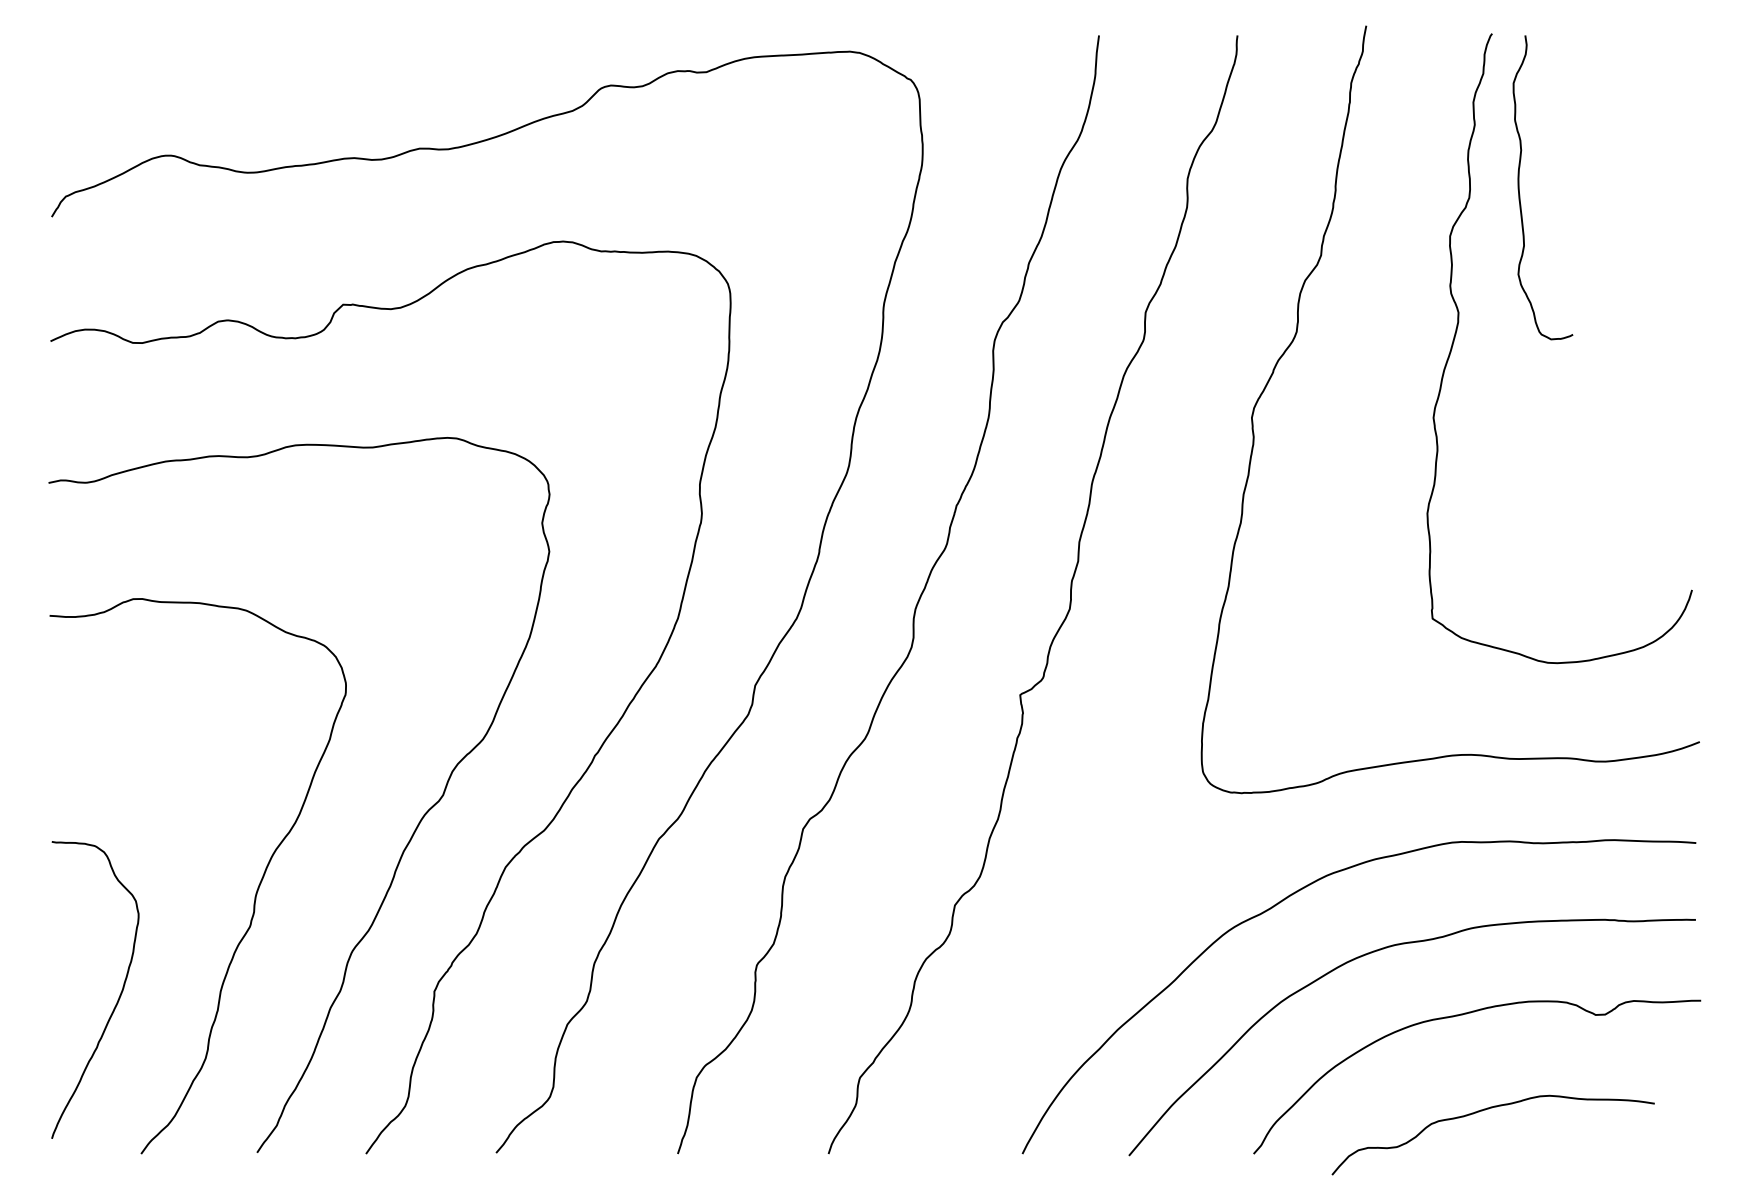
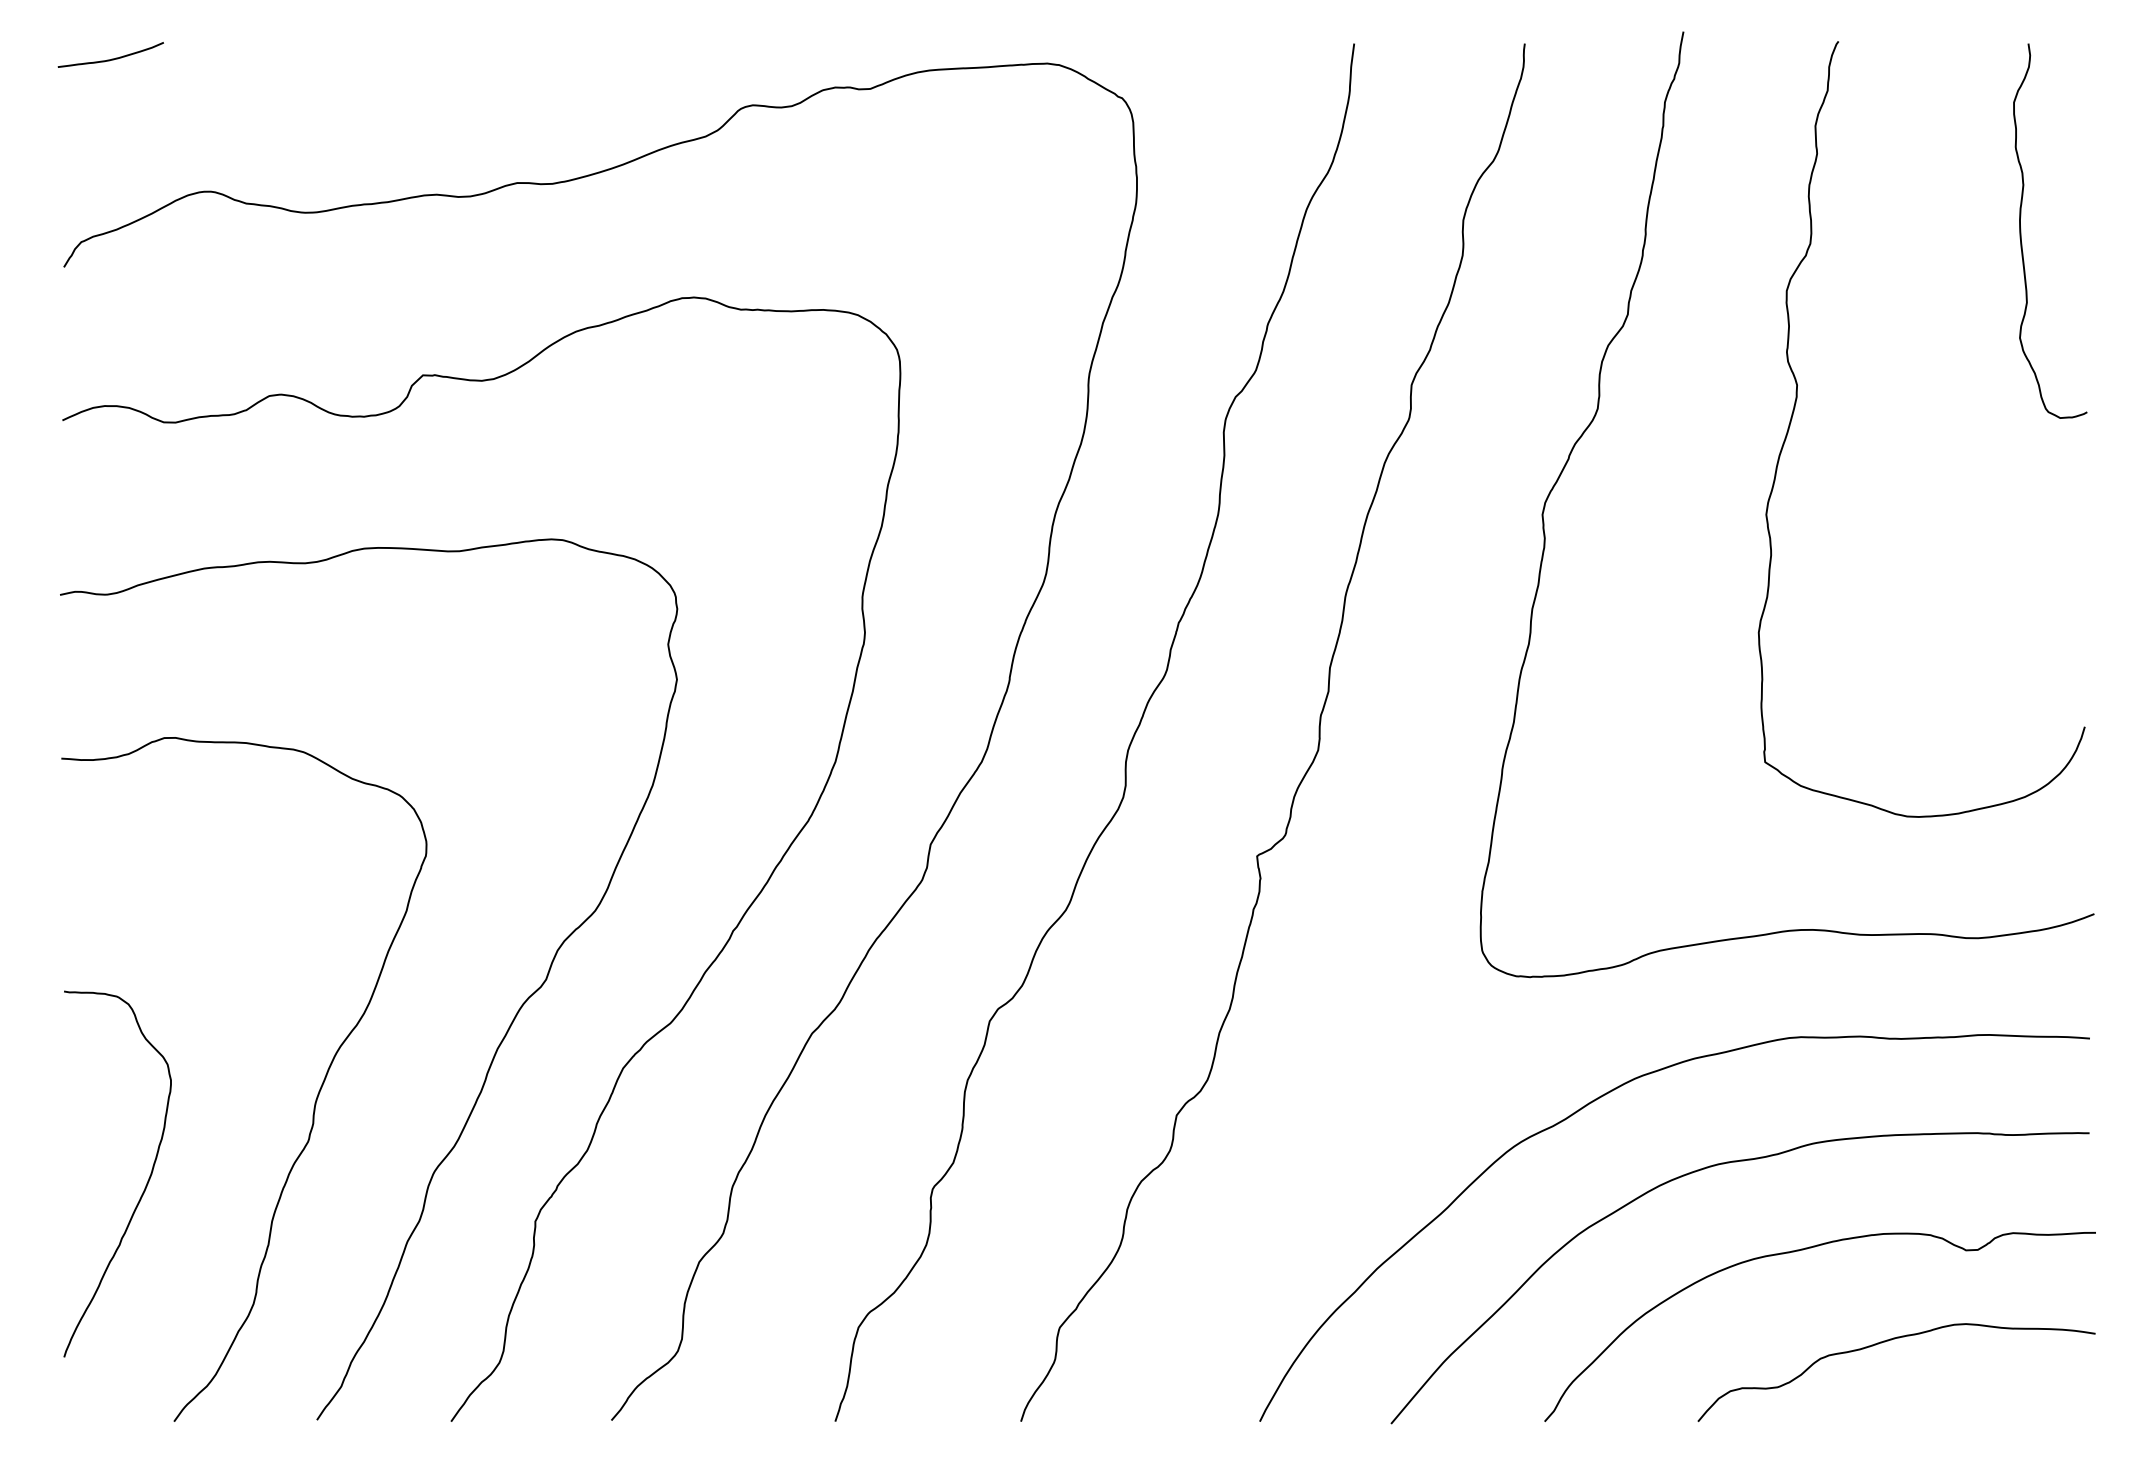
curve: (89, 47) -> (110, 58), added
curve: (1519, 187) -> (2021, 230), moved
curve: (117, 999) -> (144, 1185), moved
curve: (1485, 1110) -> (1887, 1342), moved

